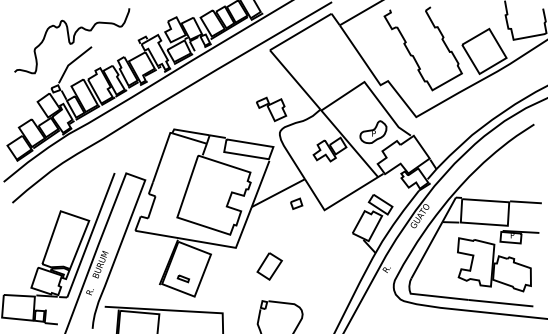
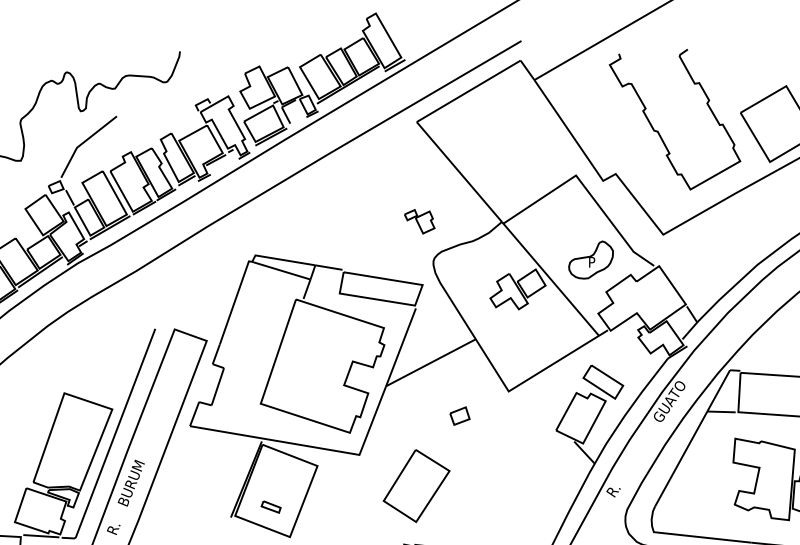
part: (271, 109) -> (419, 221), size x0.6
part: (296, 203) -> (459, 415), moved
part: (269, 266) -> (416, 486), size x1.6

